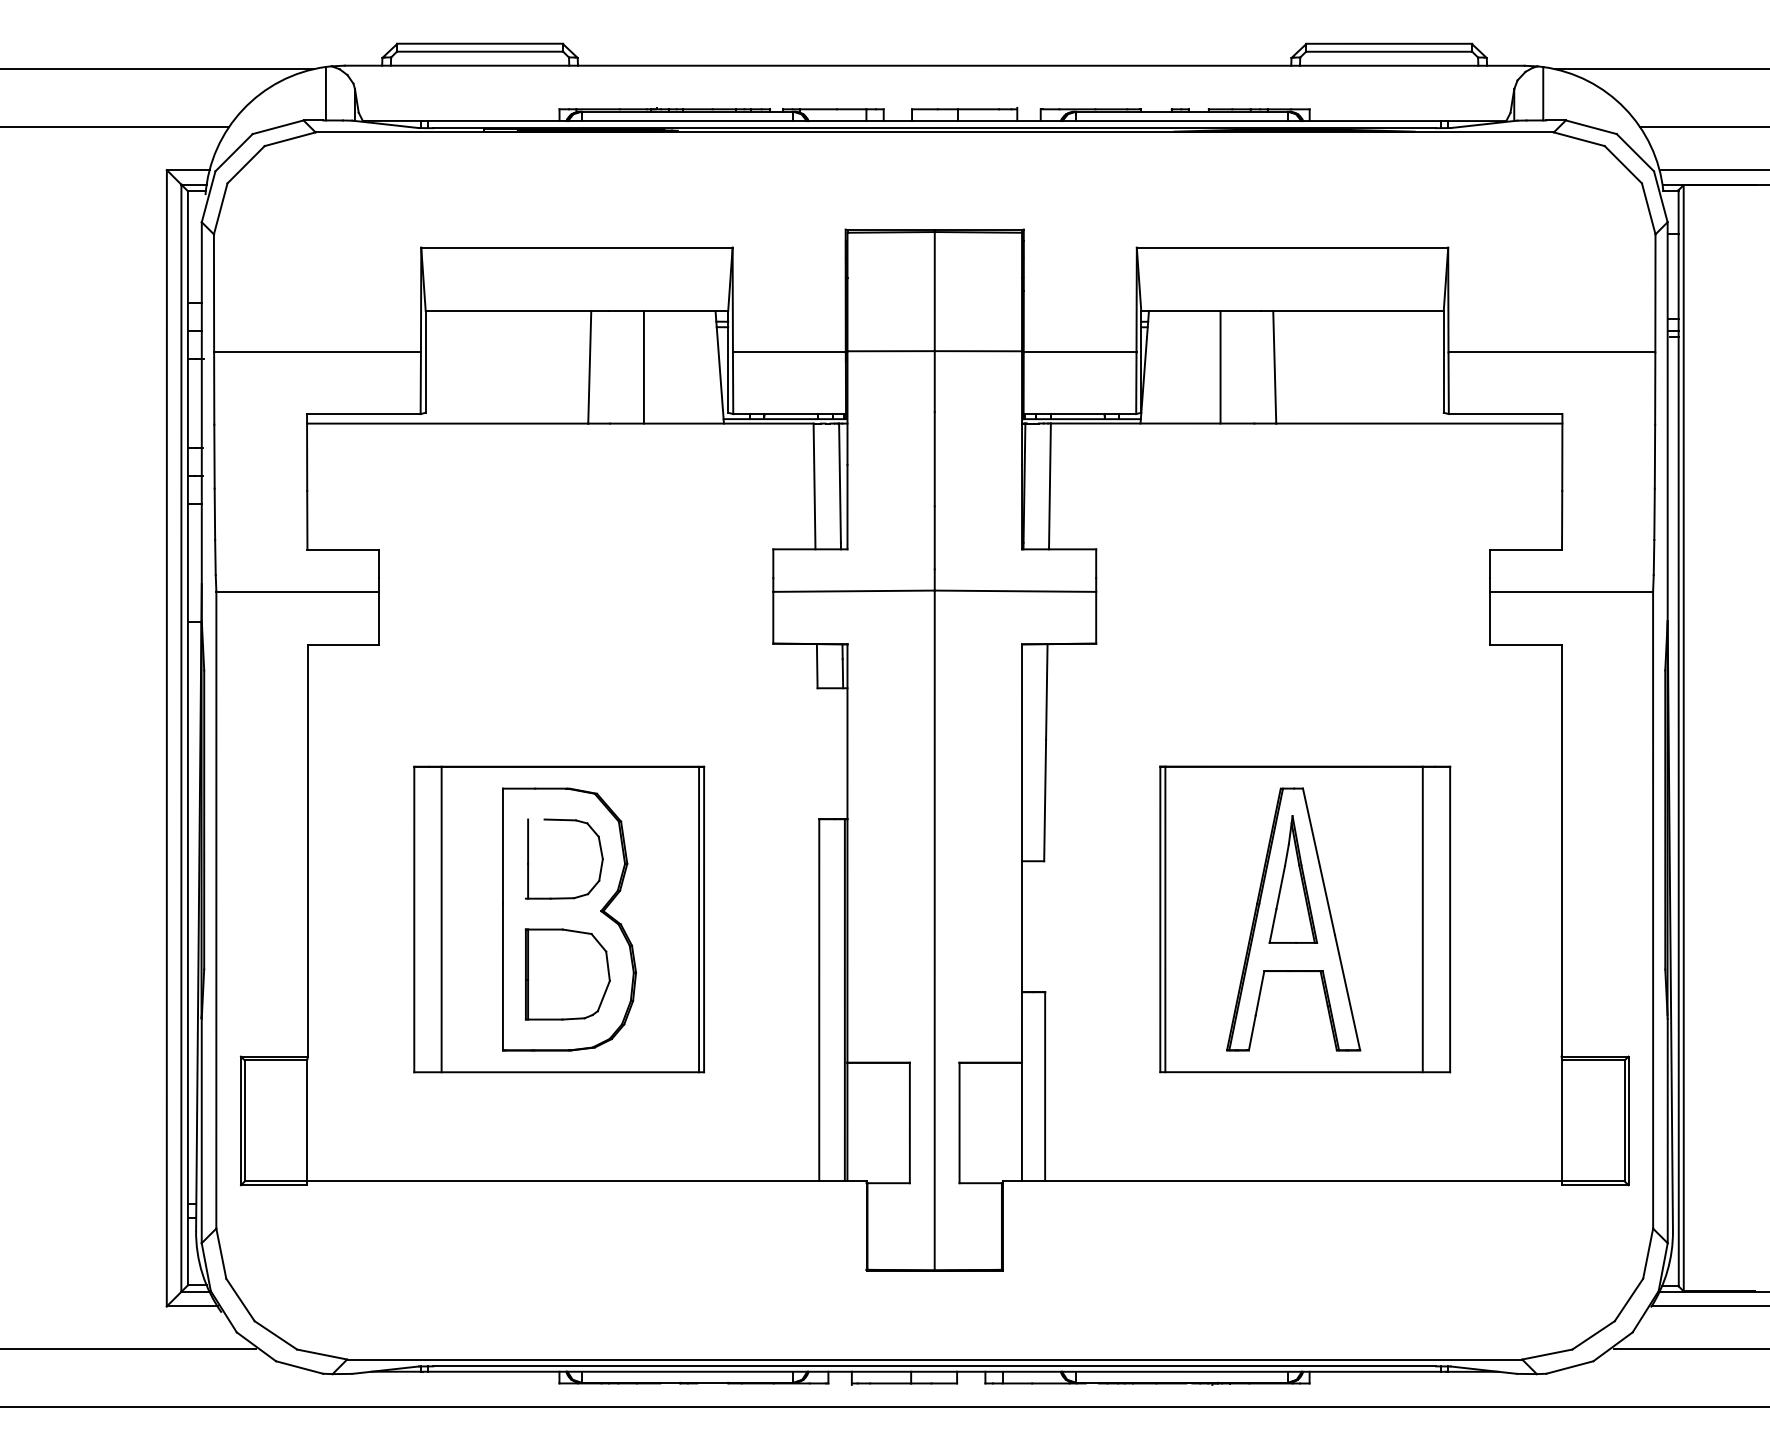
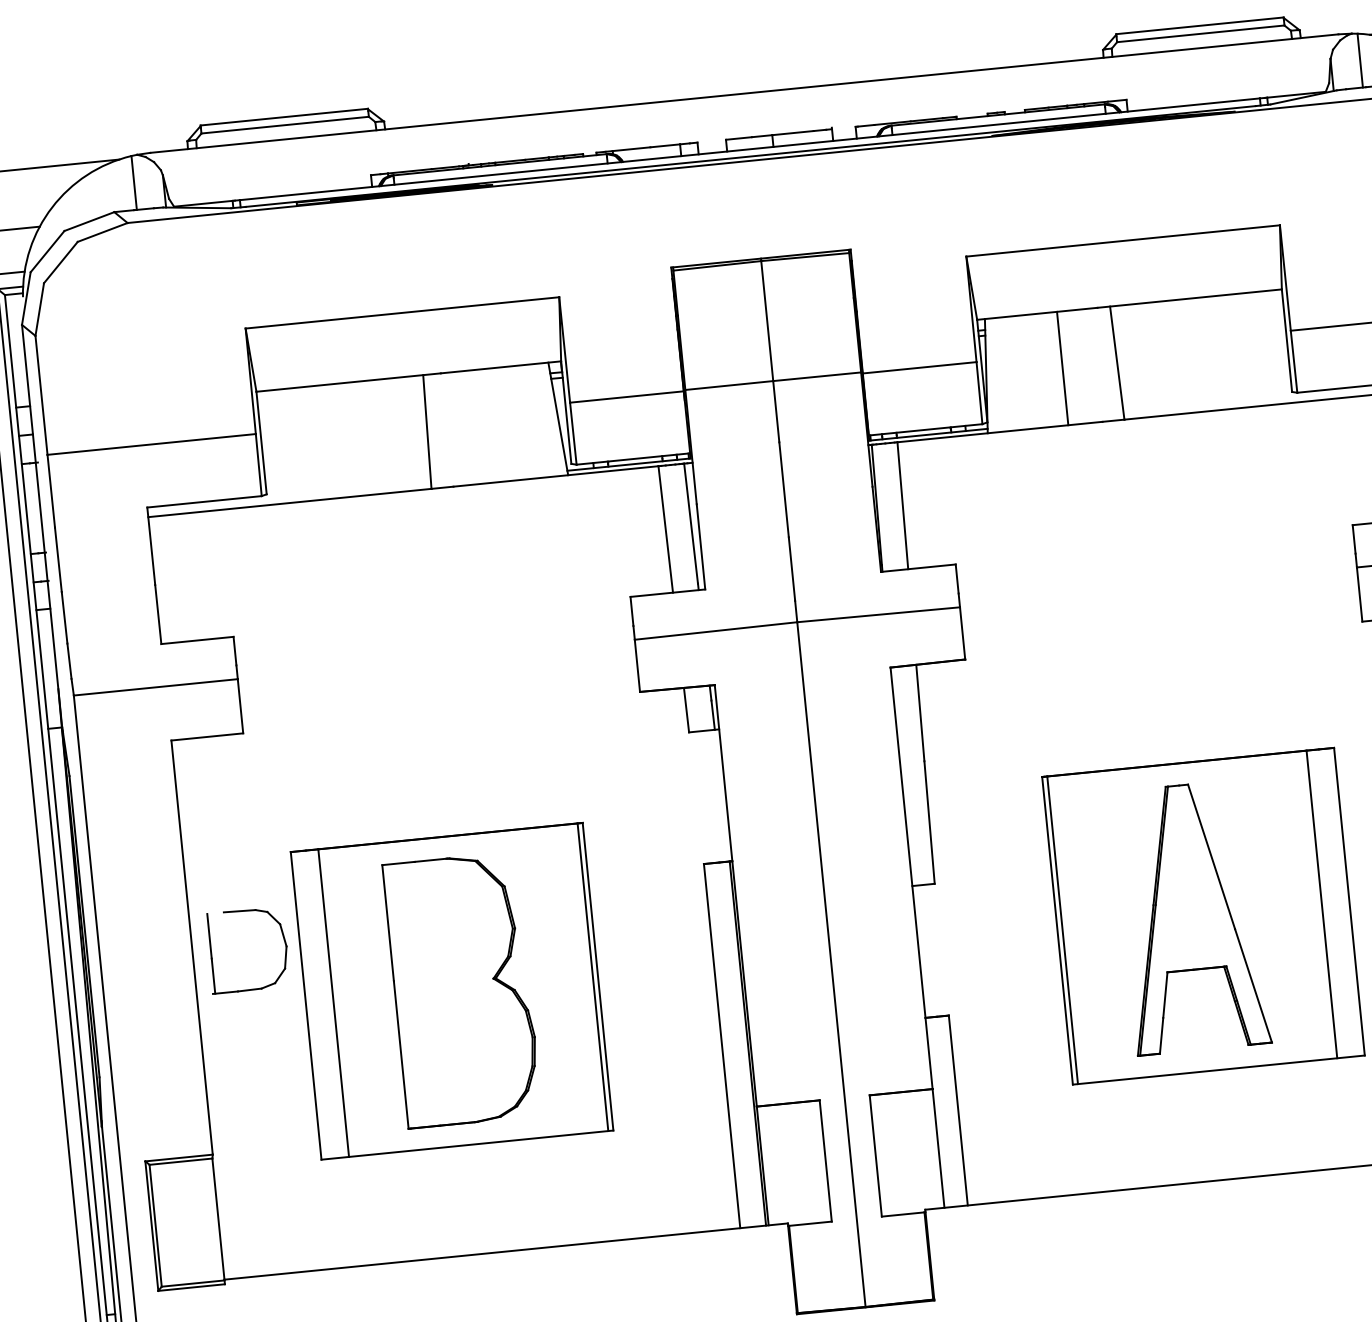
line: (643, 366) -> (481, 425), removed
part: (529, 863) -> (213, 958), moved
part: (1293, 879) -> (1187, 877), removed
part: (567, 974) -> (465, 1045), removed

